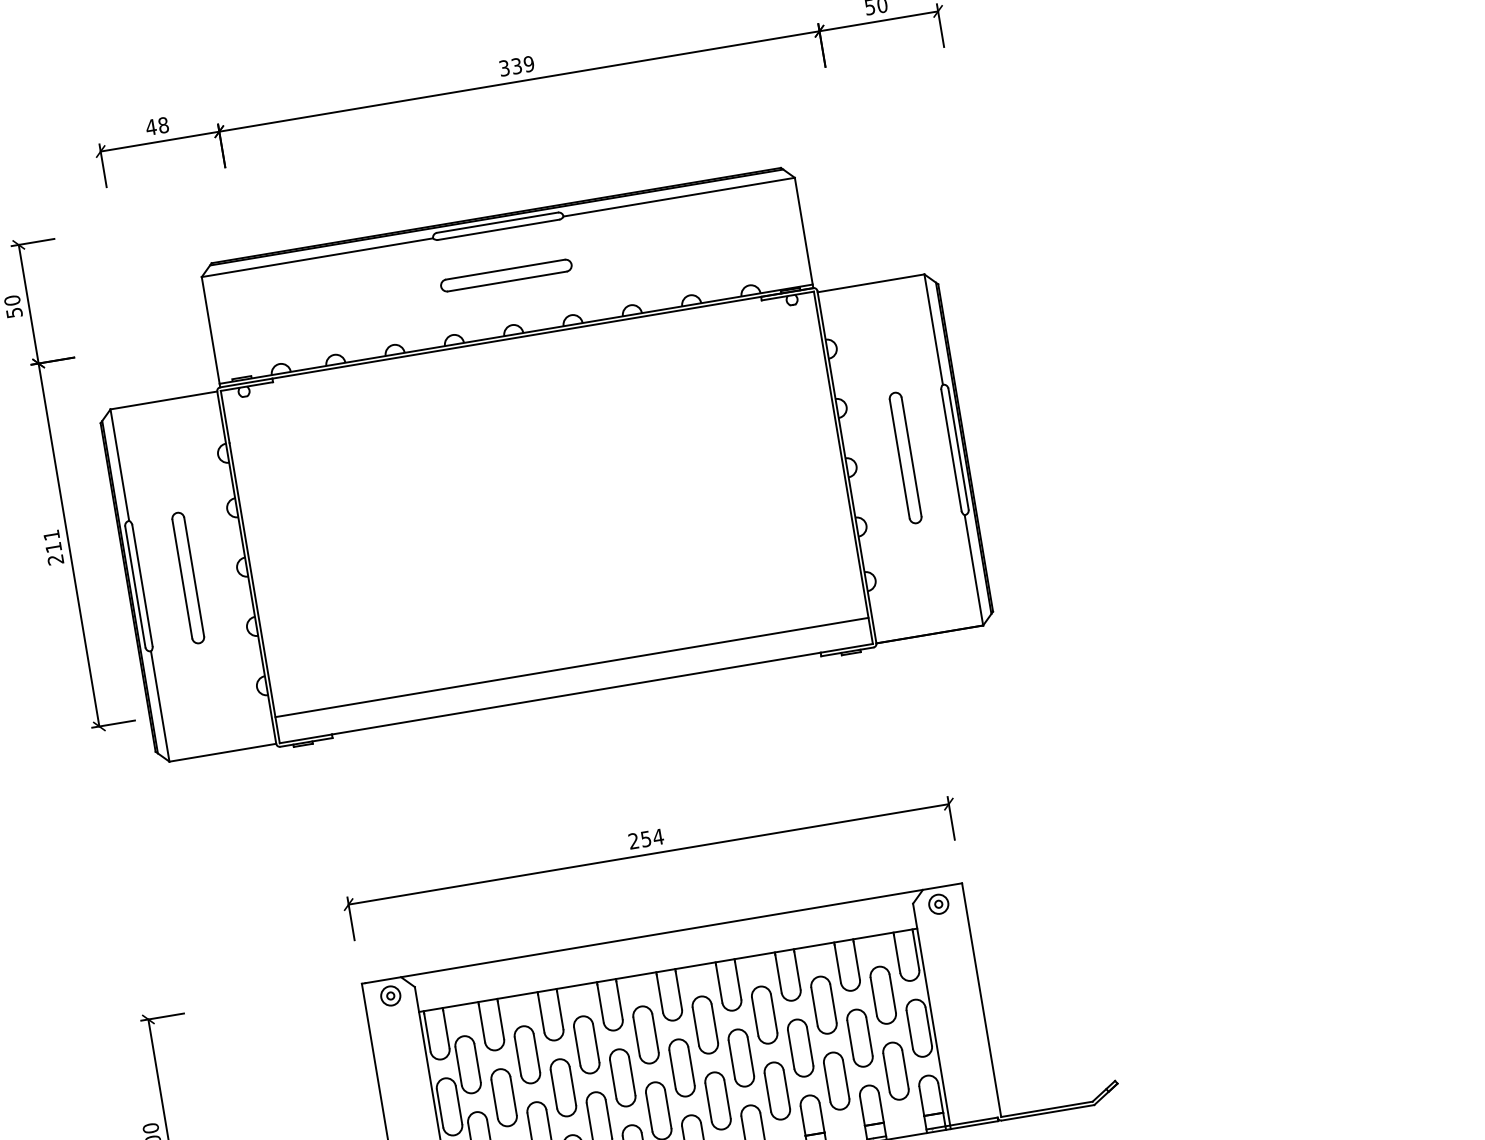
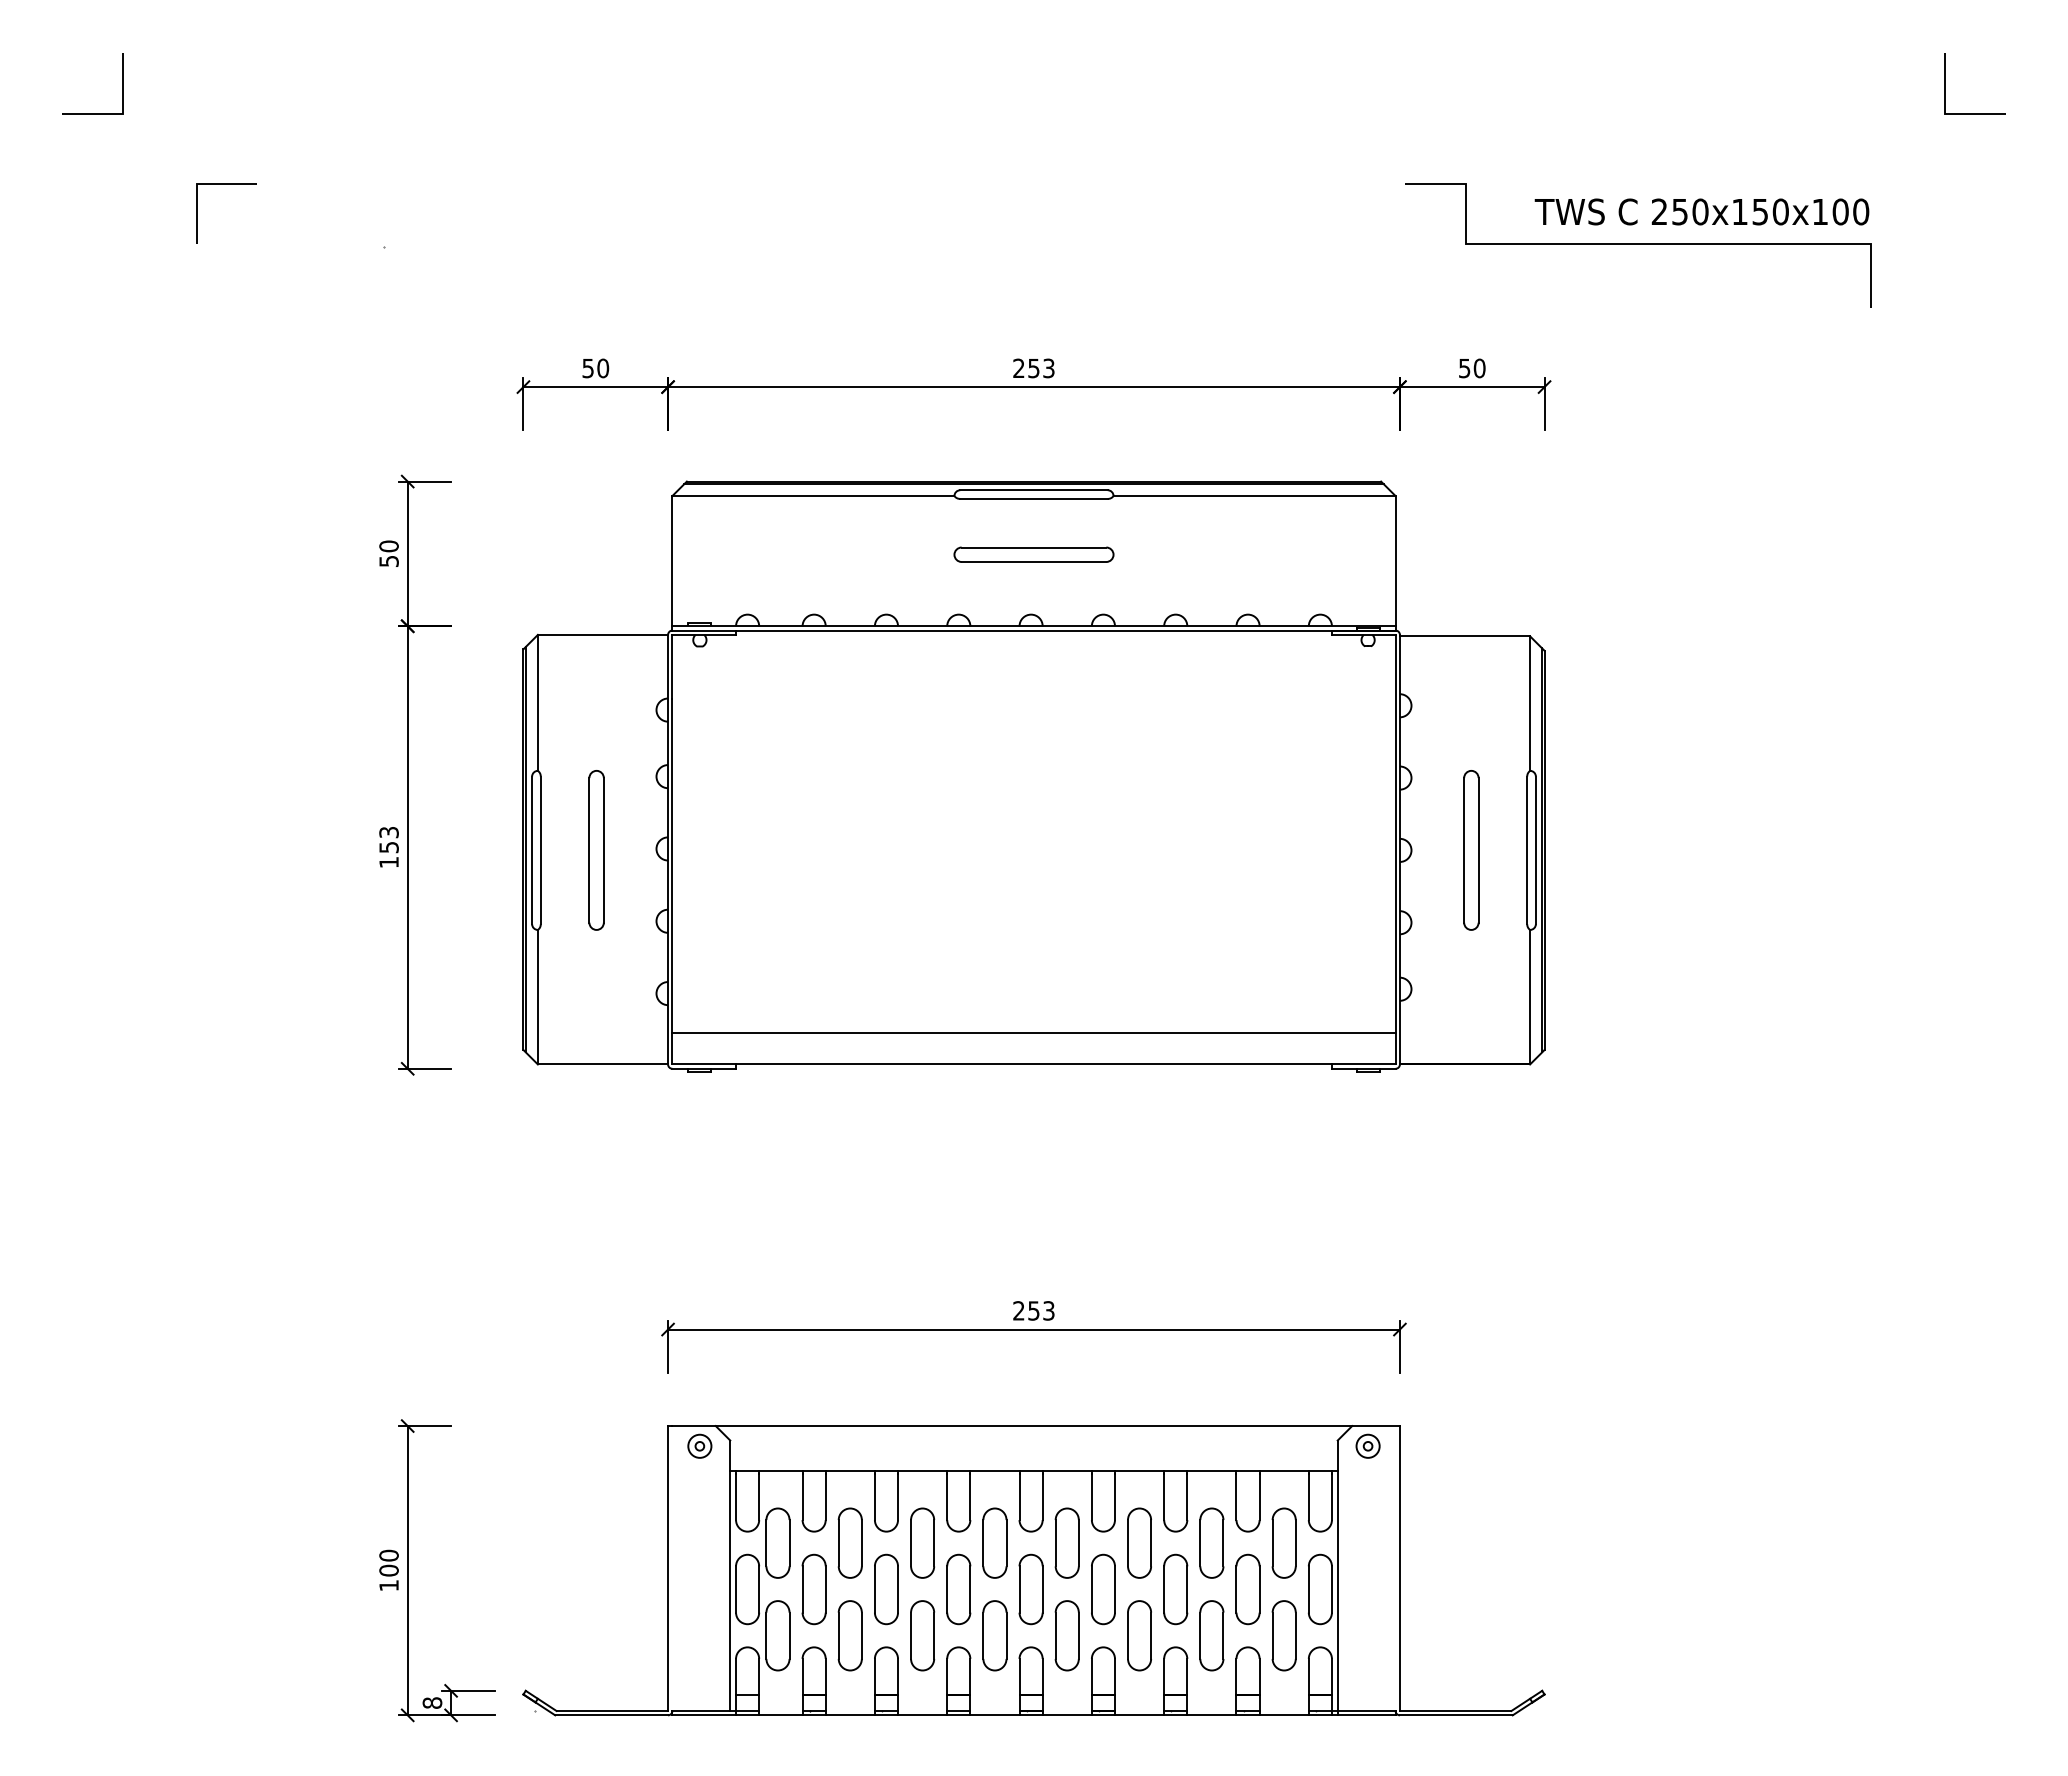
text: (516, 66) -> (1033, 368), 339 -> 253
text: (157, 126) -> (595, 368), 48 -> 50
part: (536, 457) -> (1033, 776), moved
text: (53, 547) -> (388, 847), 211 -> 153
text: (658, 836) -> (1048, 1310), 254 -> 253

